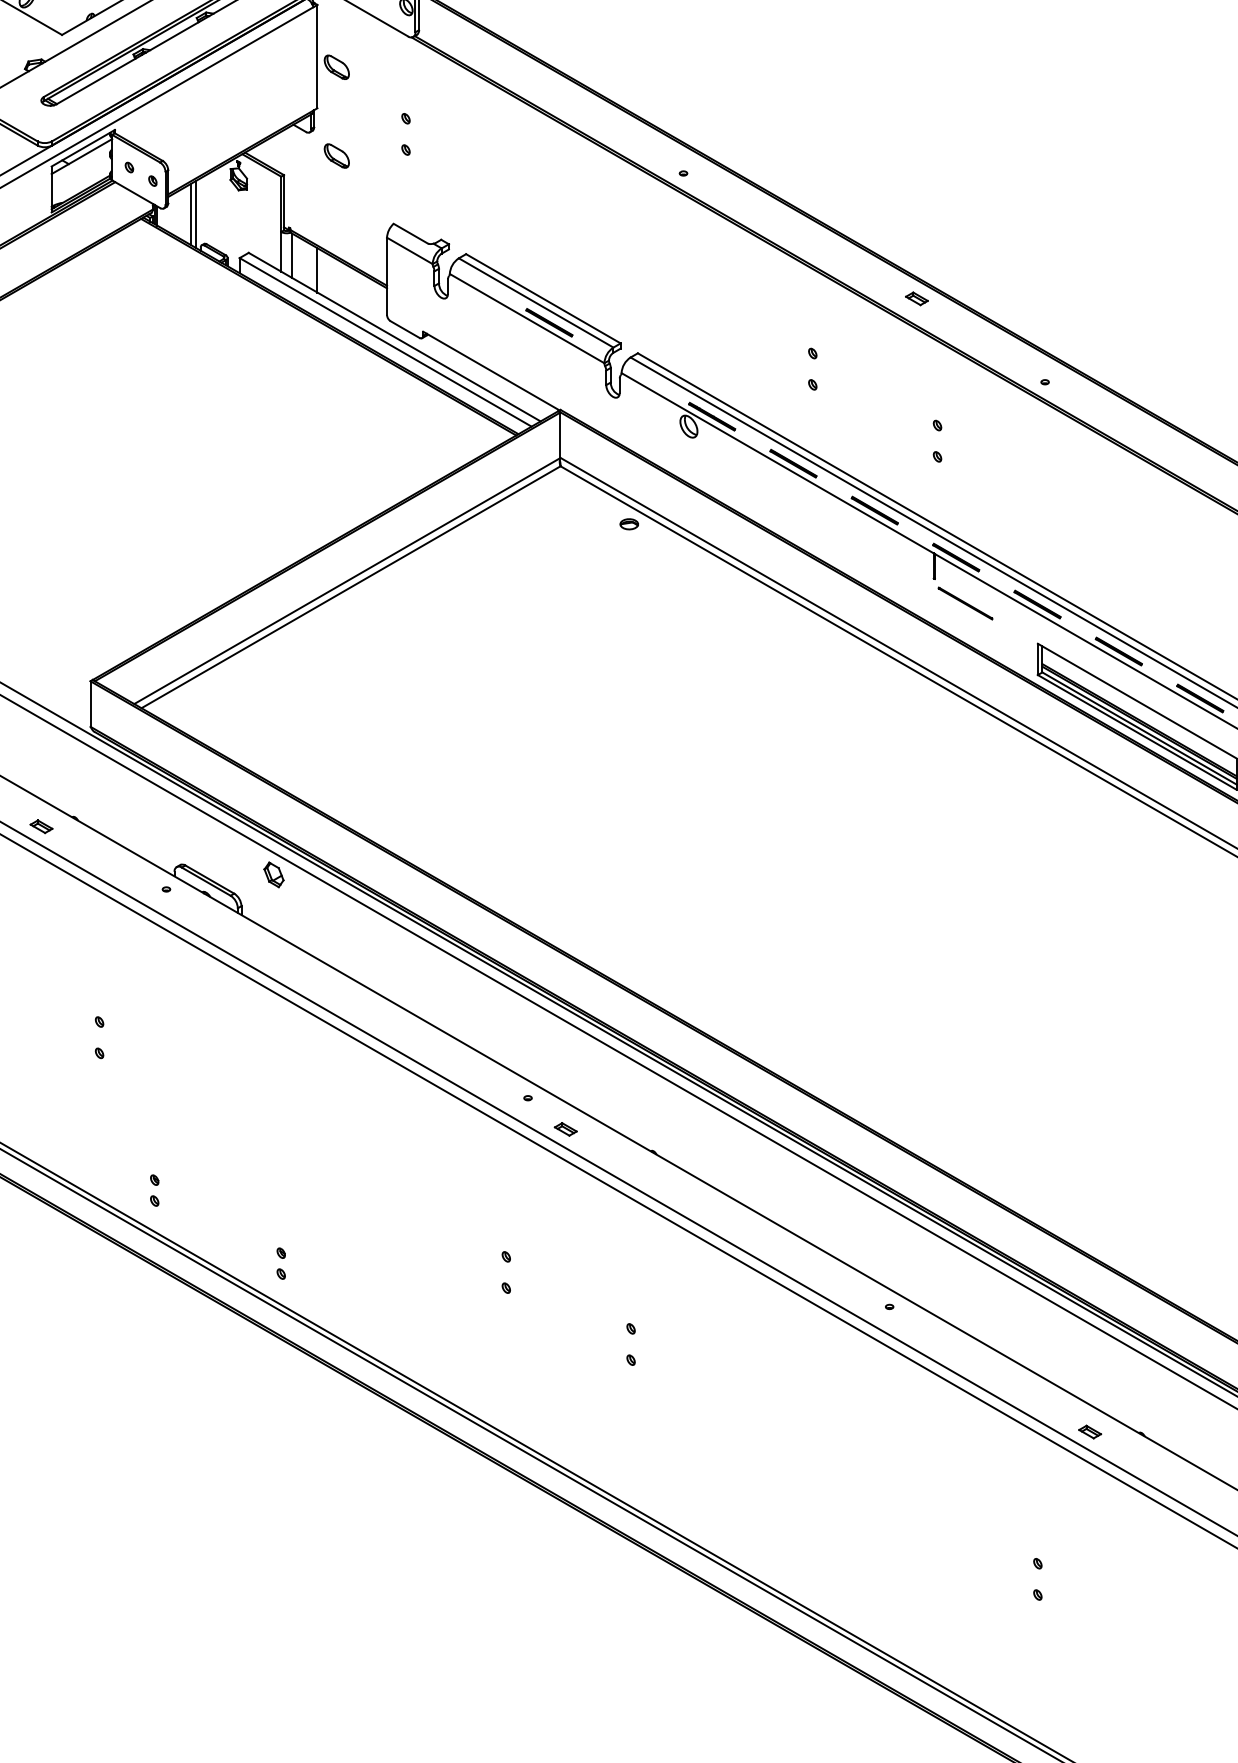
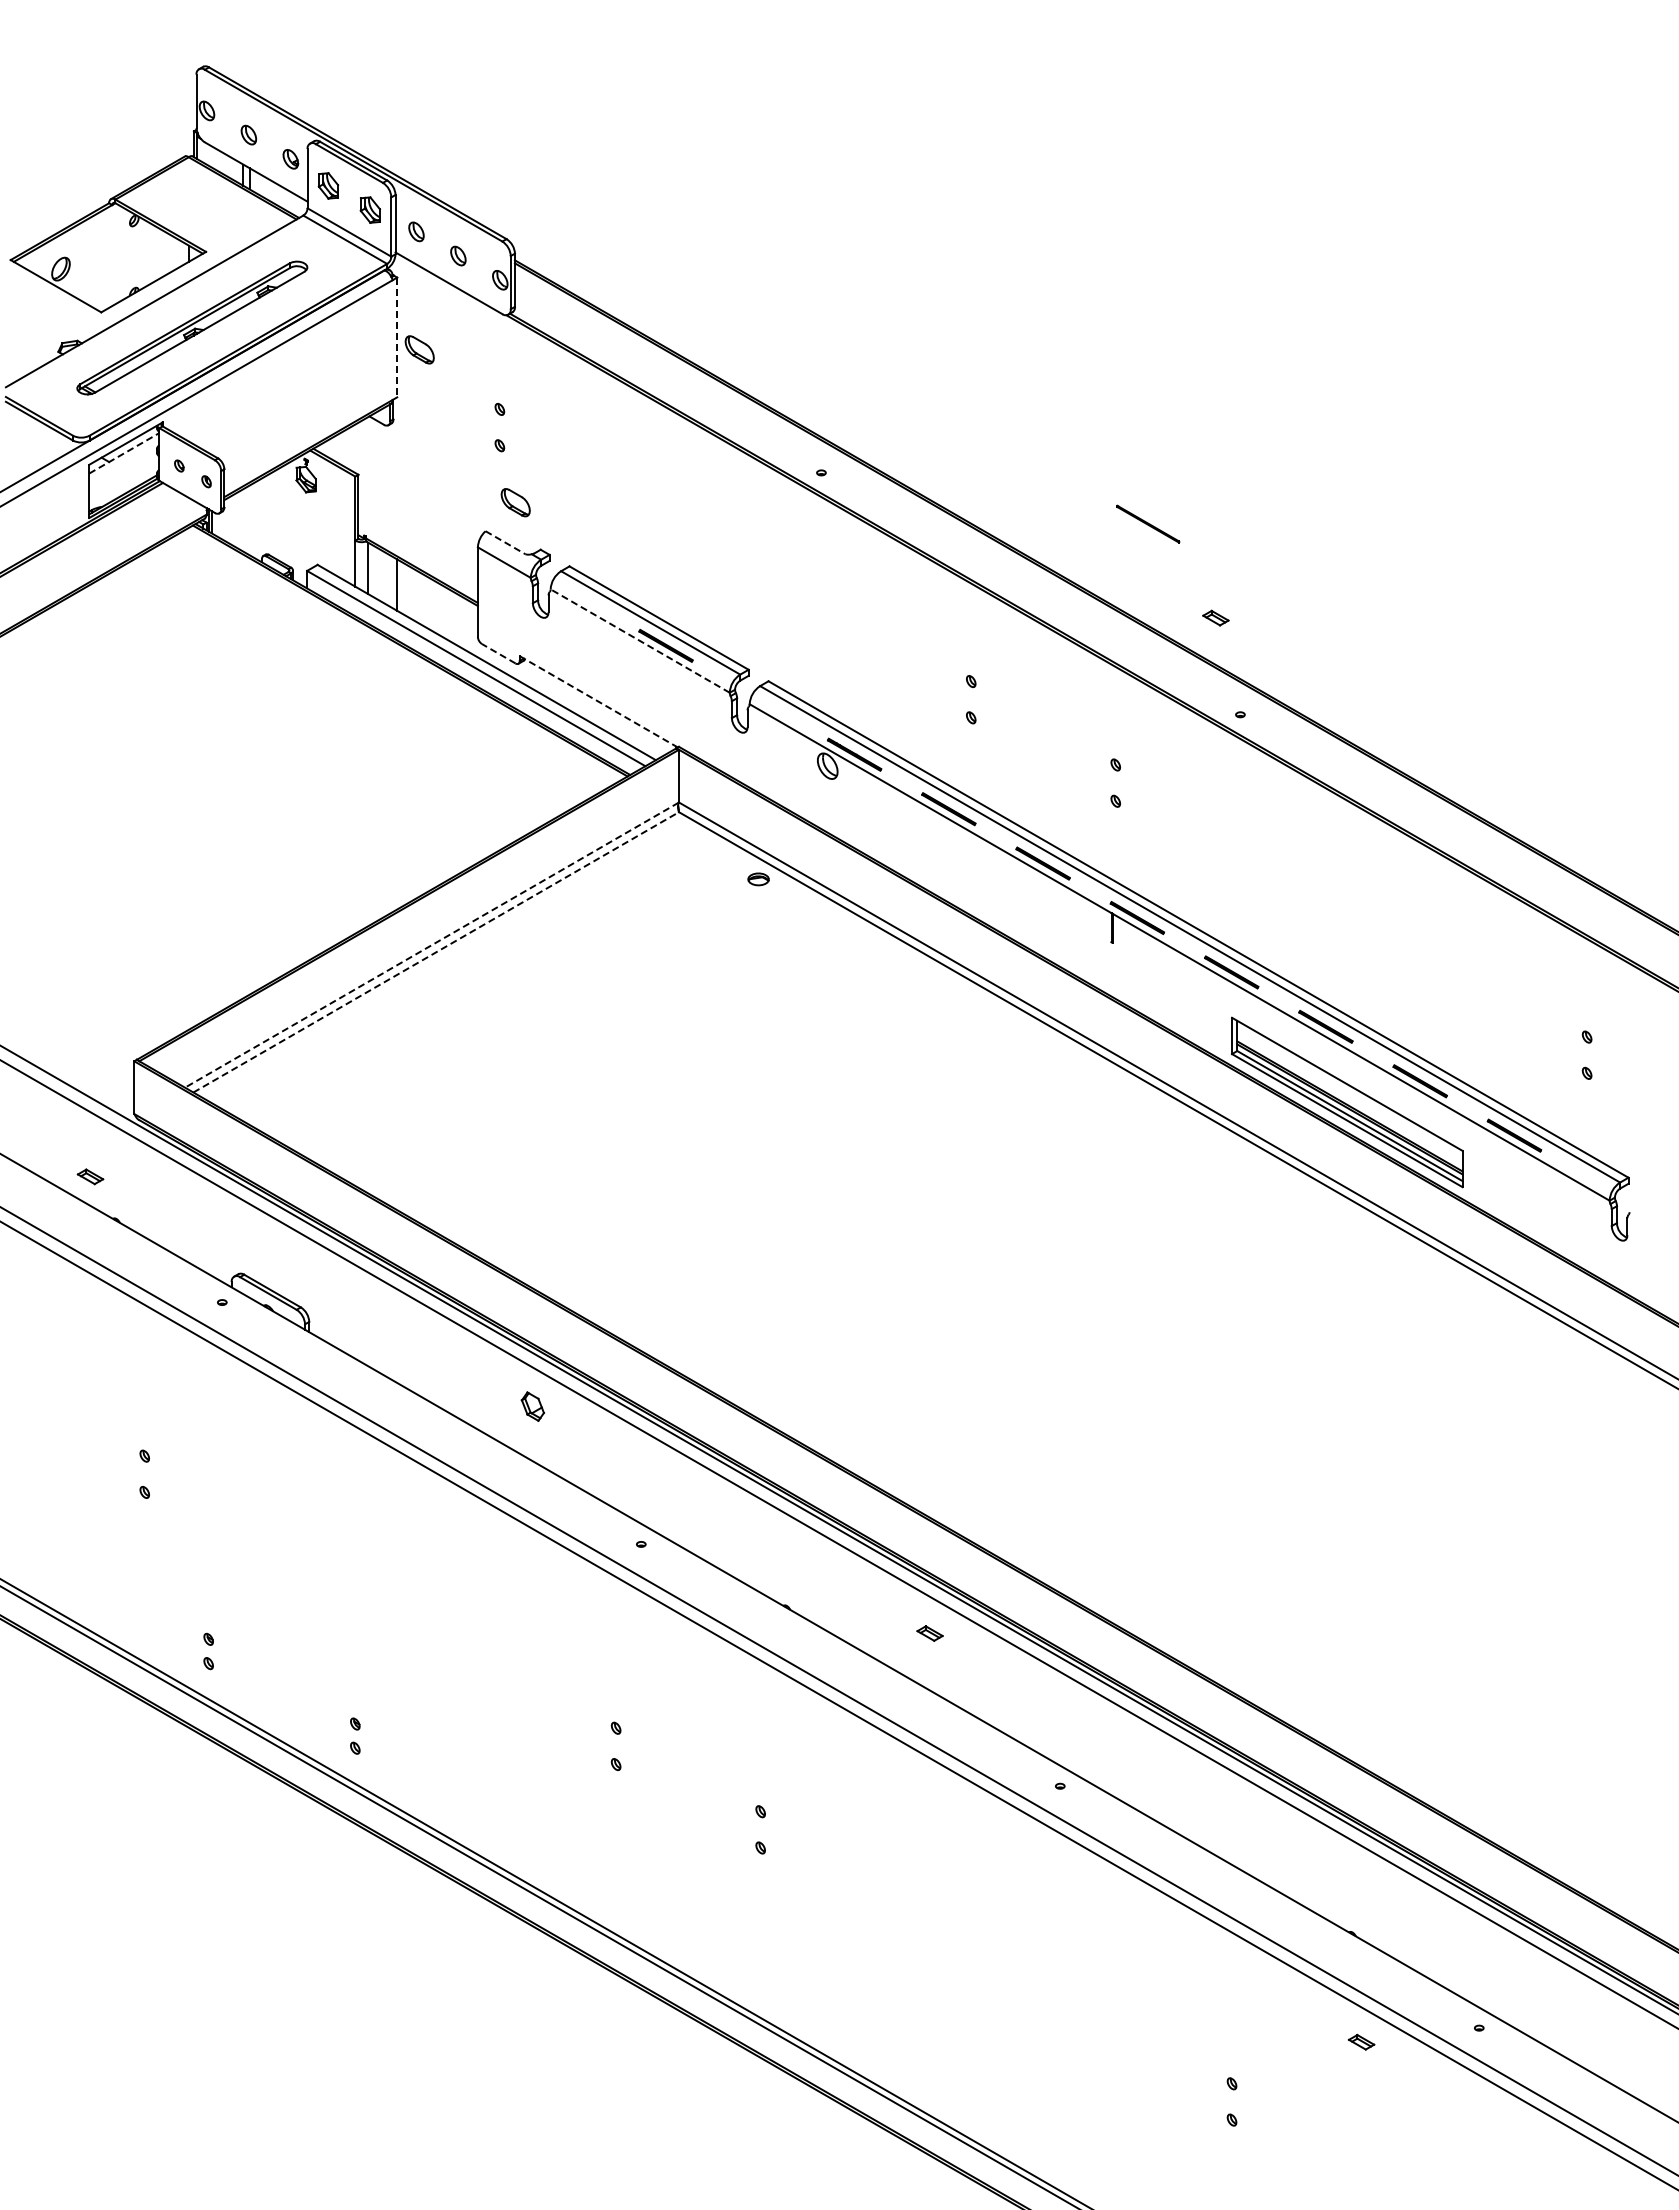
line: (317, 56) -> (397, 337), solid -> dashed
part: (336, 155) -> (515, 502), moved
line: (82, 156) -> (124, 453), solid -> dashed
line: (190, 214) -> (250, 520), removed
line: (195, 214) -> (256, 520), removed
line: (410, 233) -> (505, 542), solid -> dashed
part: (916, 298) -> (1215, 617), moved
line: (526, 318) -> (639, 640), solid -> dashed
line: (404, 329) -> (498, 653), solid -> dashed
line: (491, 371) -> (599, 702), solid -> dashed
line: (347, 581) -> (431, 945), solid -> dashed
line: (351, 587) -> (436, 952), solid -> dashed
line: (965, 602) -> (1148, 523), moved
part: (41, 826) -> (90, 1176), moved
part: (273, 874) -> (532, 1406), moved
part: (565, 1129) -> (929, 1633), moved
part: (1090, 1431) -> (1361, 2041), moved

